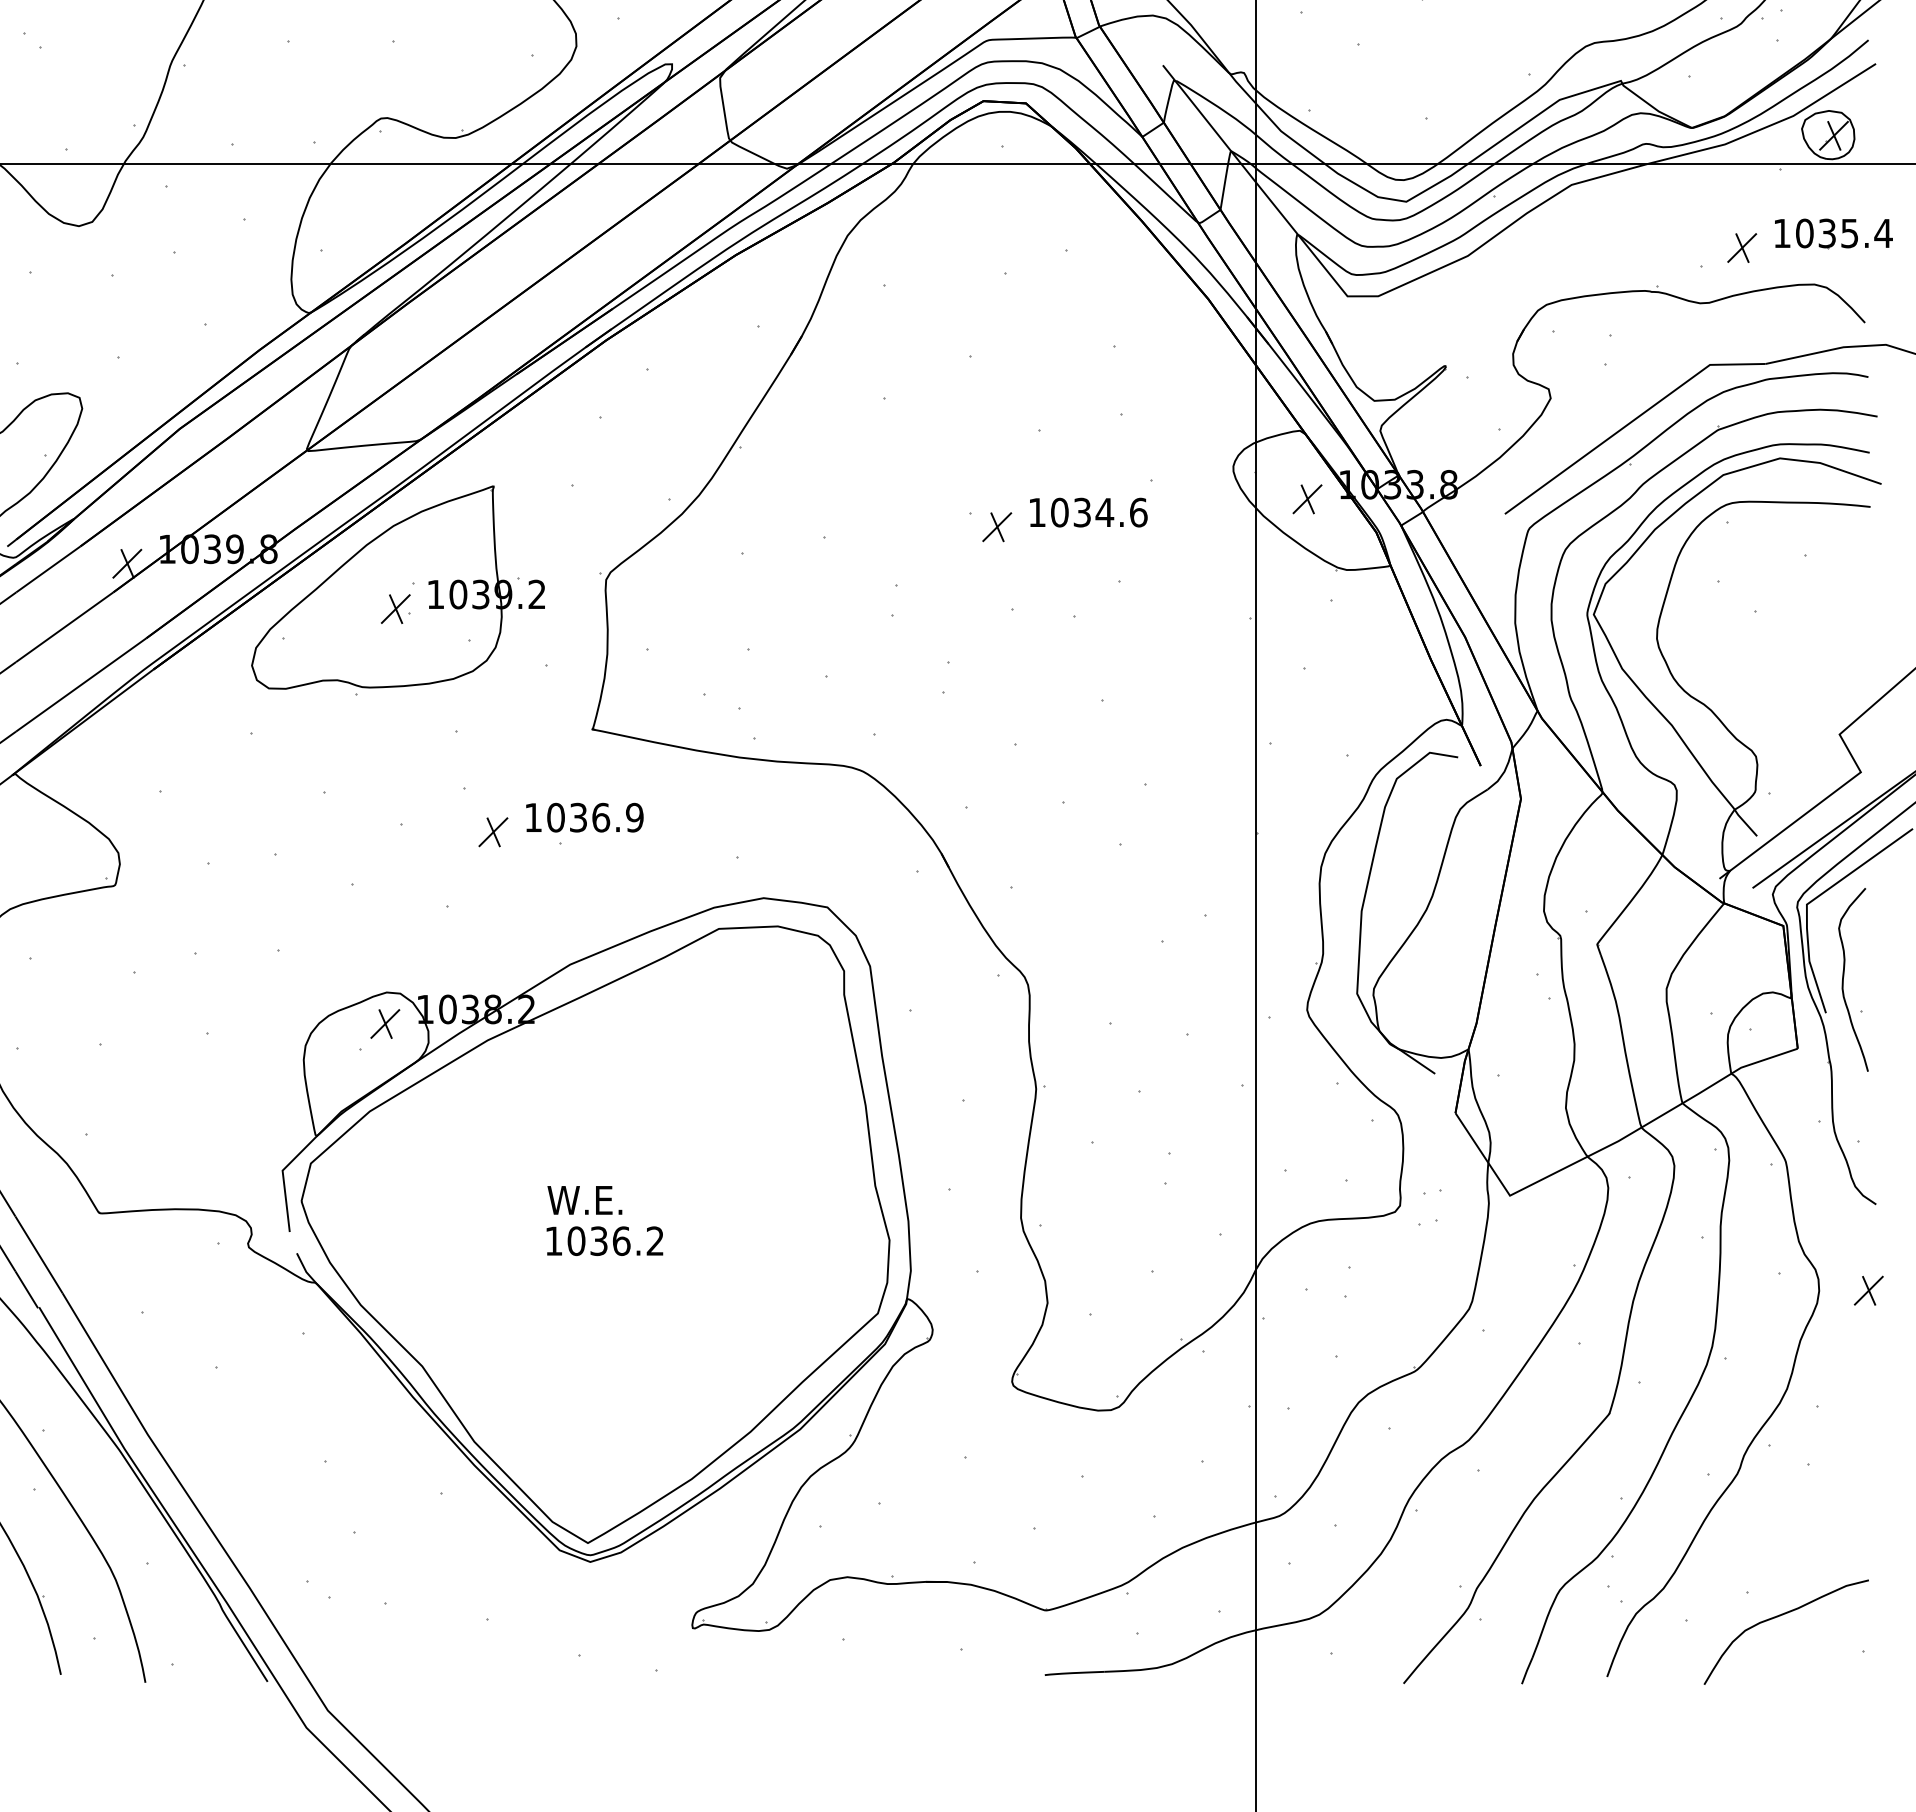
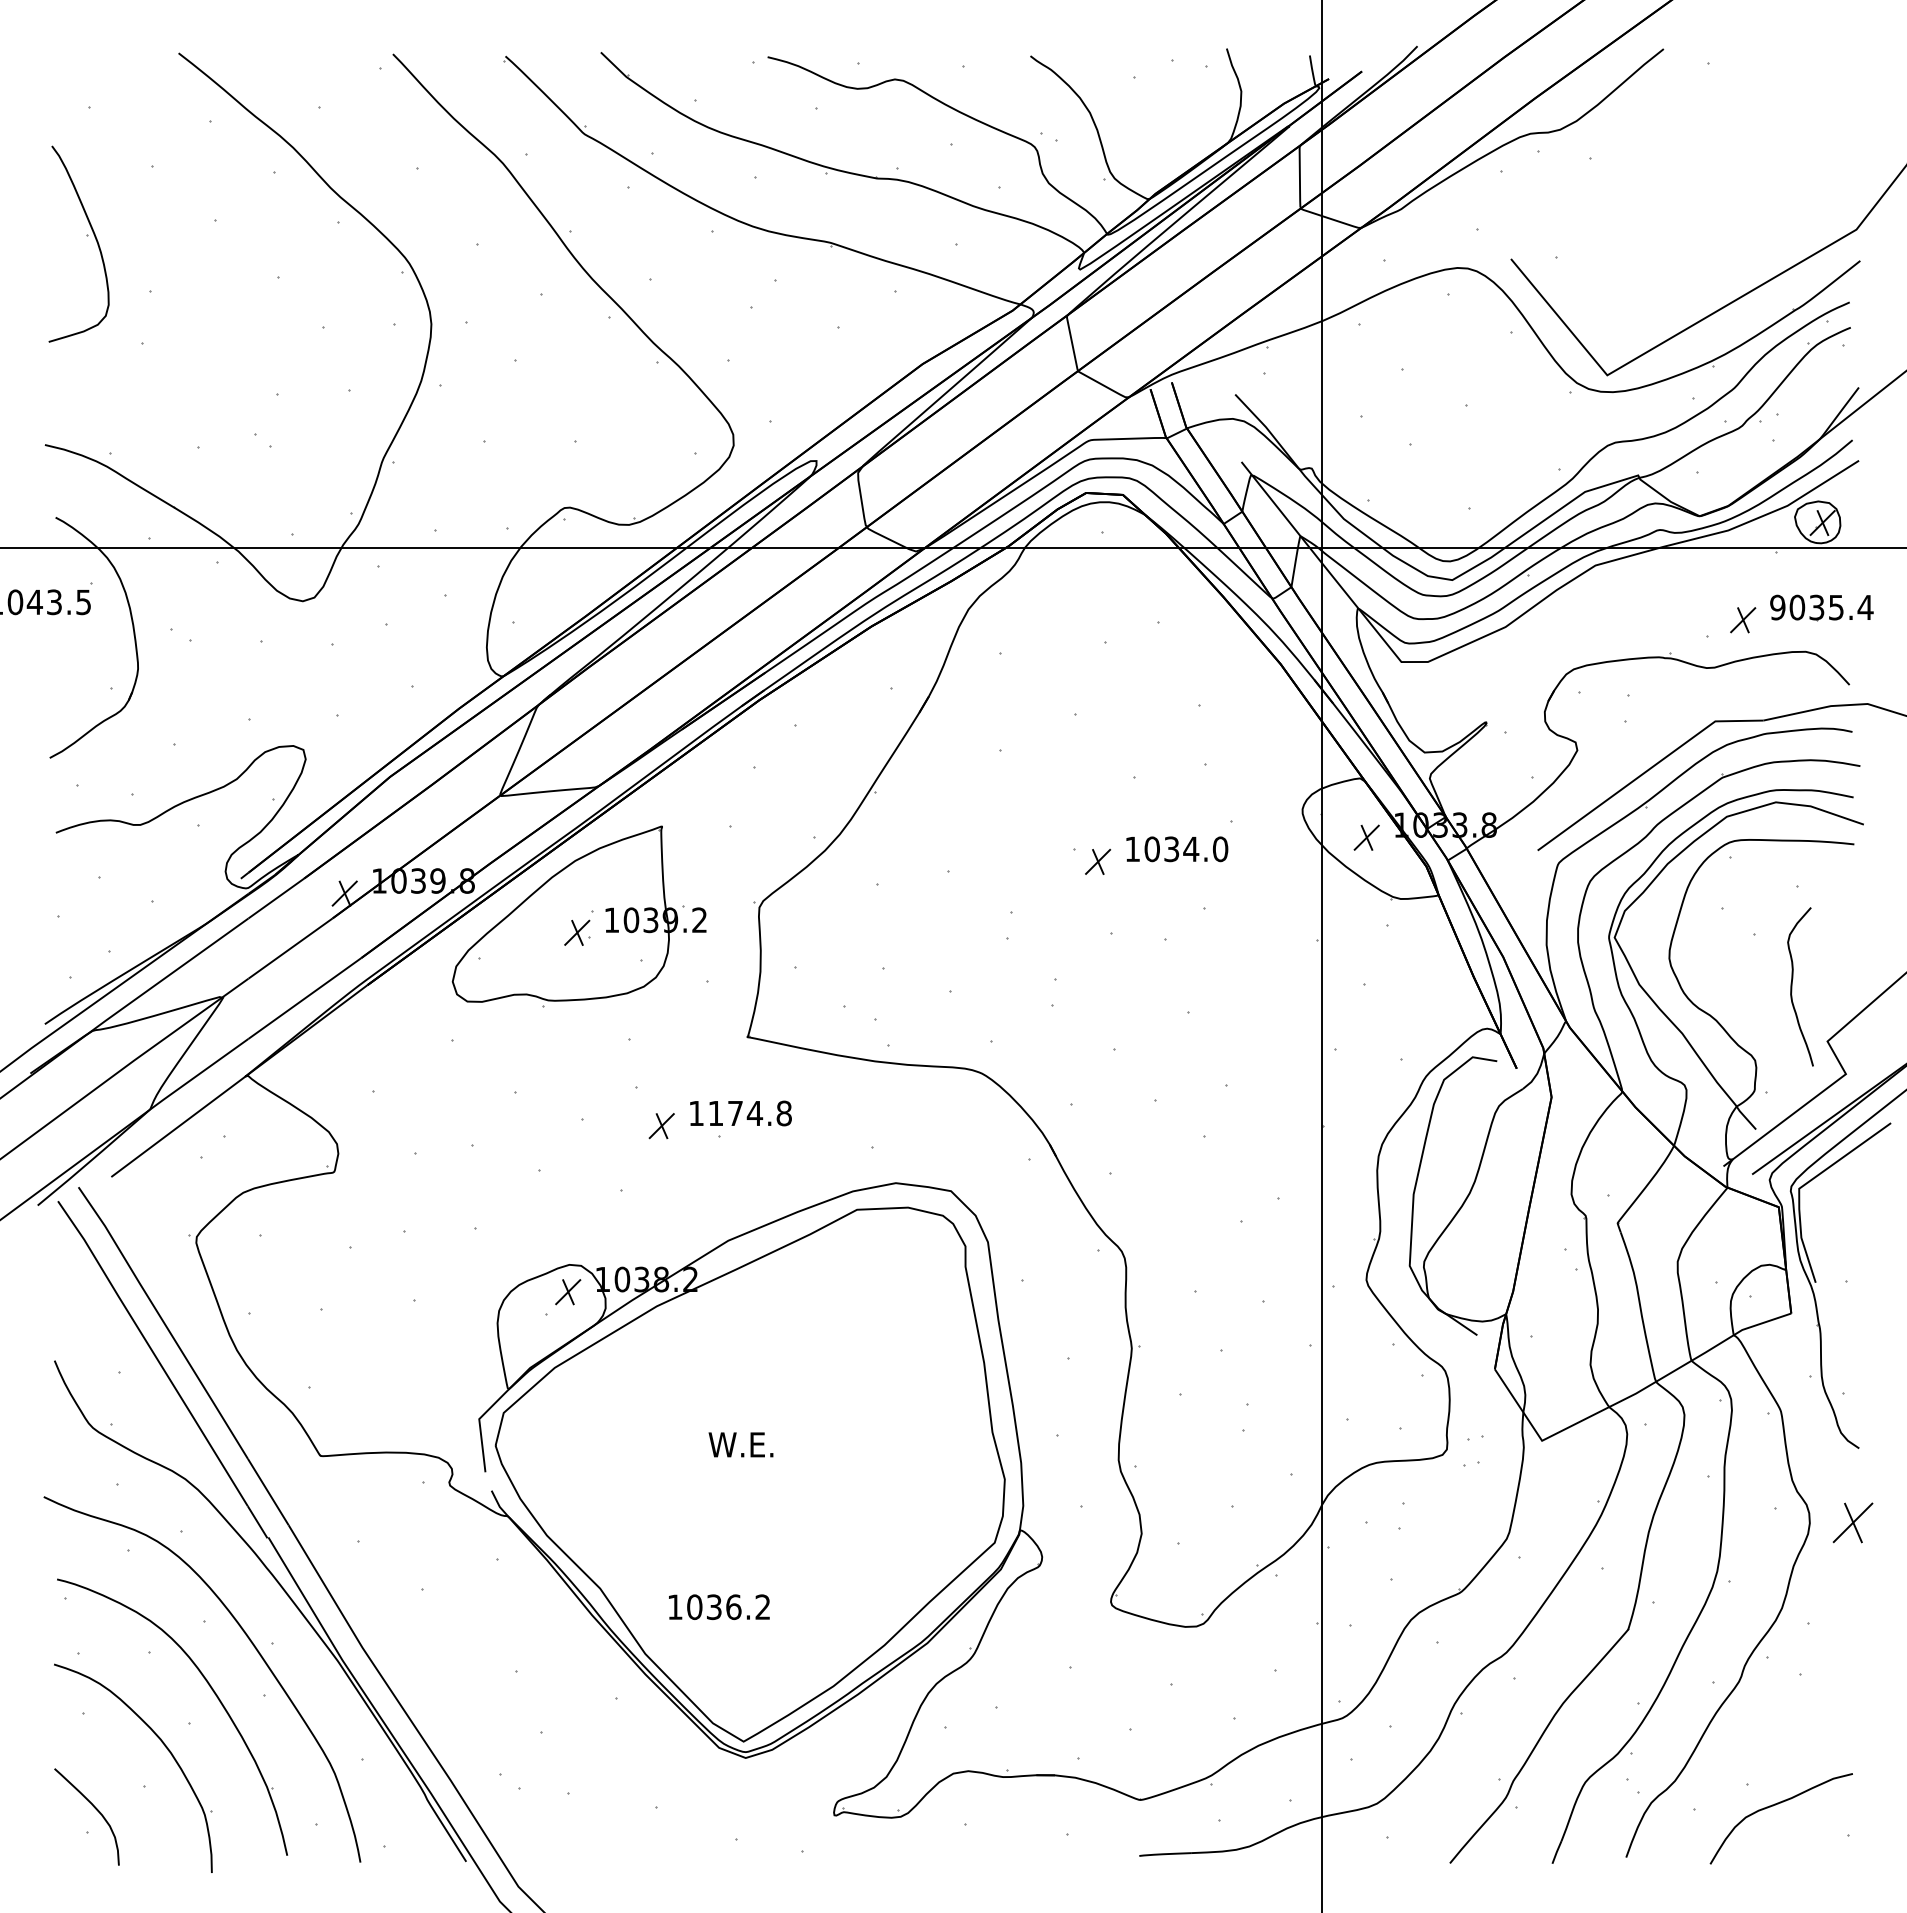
text: (1781, 233) -> (1777, 607), 1035.4 -> 9035.4
text: (1138, 511) -> (1220, 848), 1034.6 -> 1034.0
text: (594, 817) -> (749, 1113), 1036.9 -> 1174.8
curve: (1844, 979) -> (1792, 986), moved
text: (605, 1240) -> (719, 1606), moved
part: (1868, 1291) -> (1852, 1523), size x1.6

